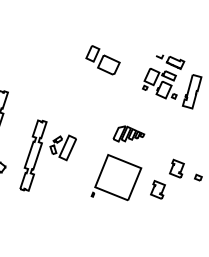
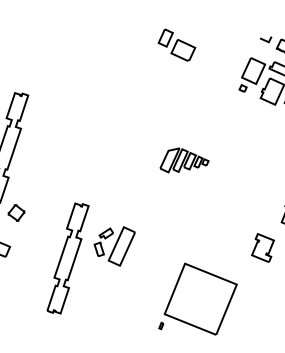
part: (102, 60) -> (176, 45), size x0.7
part: (128, 133) -> (183, 159), moved
part: (47, 155) -> (90, 258), moved
part: (116, 177) -> (198, 299), moved

